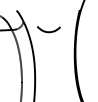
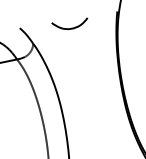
curve: (48, 31) -> (70, 27), moved

